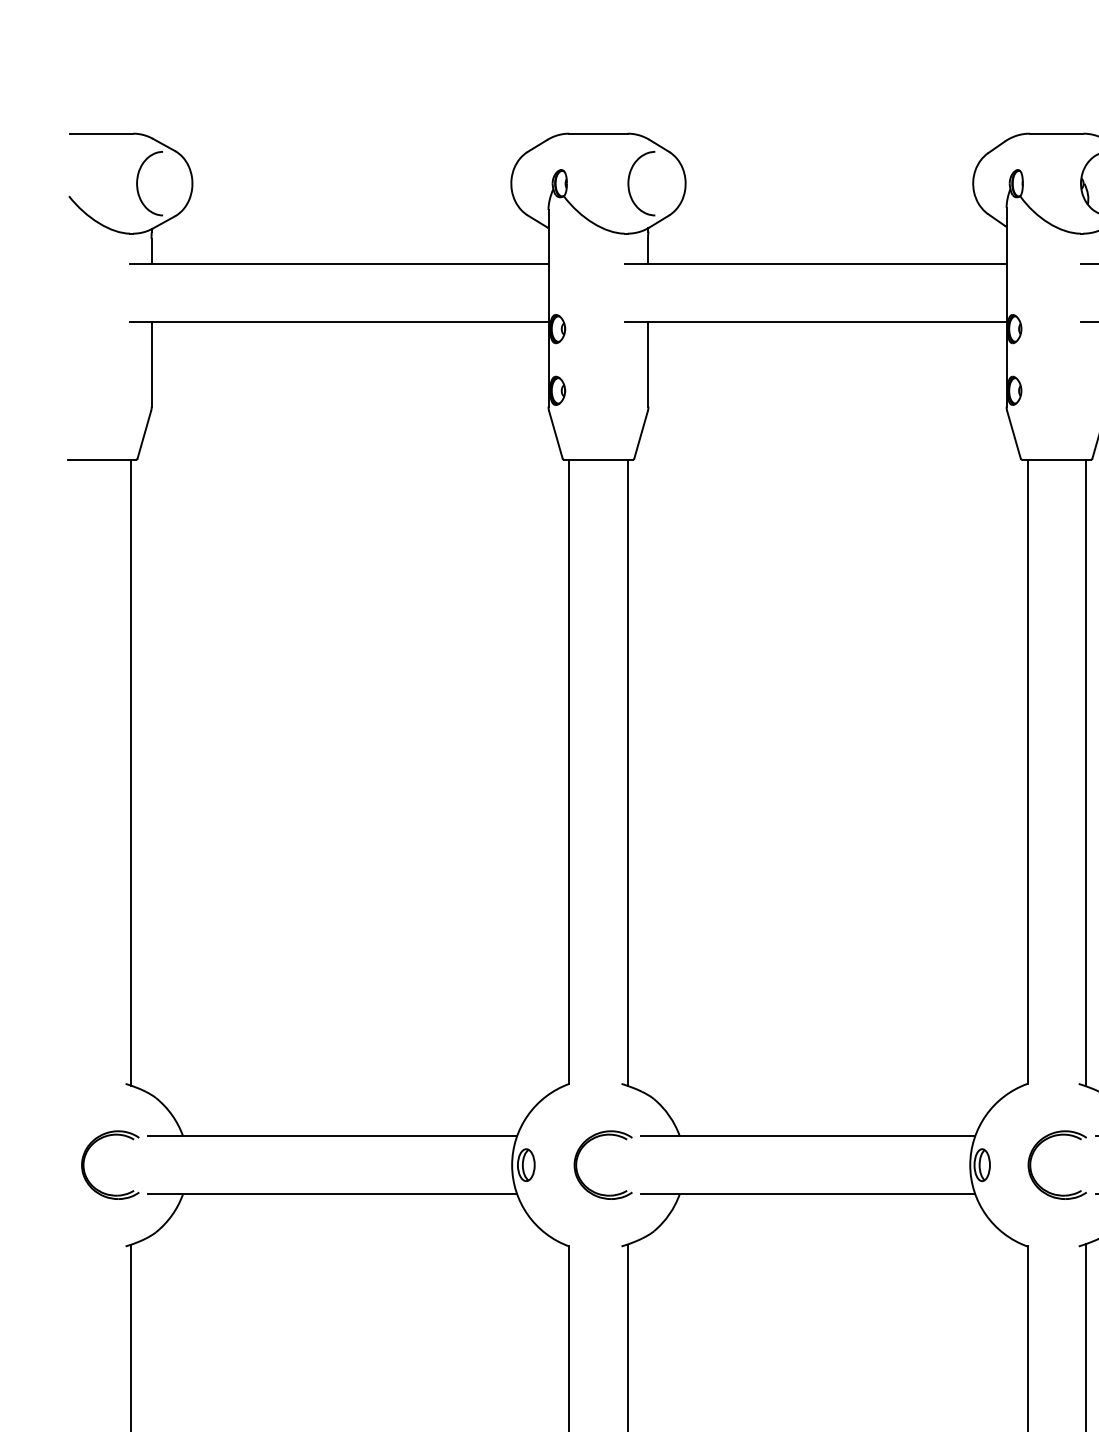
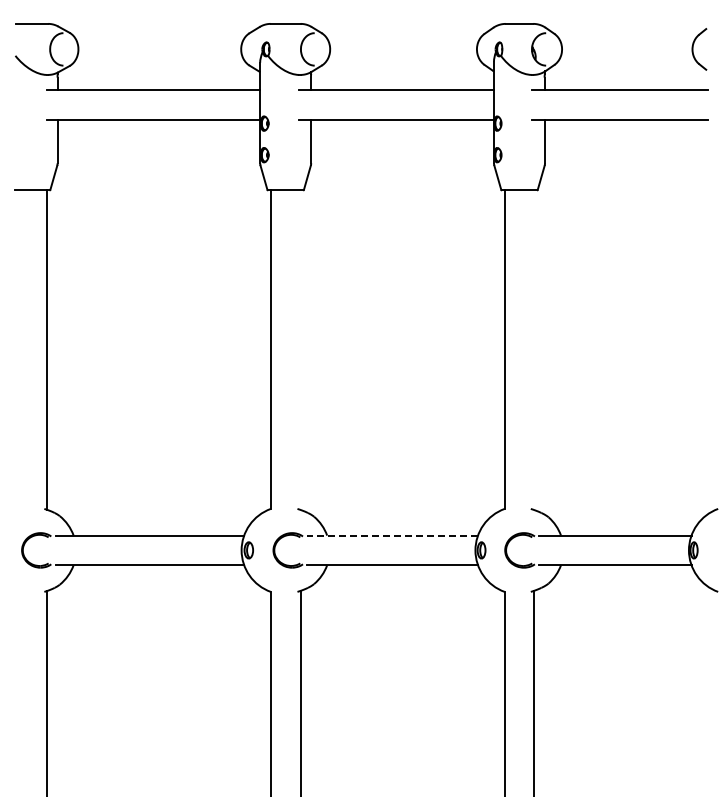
line: (627, 771) -> (300, 349), removed
line: (1085, 773) -> (534, 350), removed
line: (807, 1135) -> (392, 535), solid -> dashed

